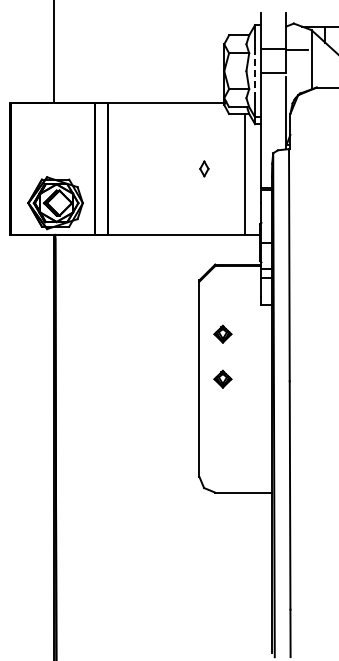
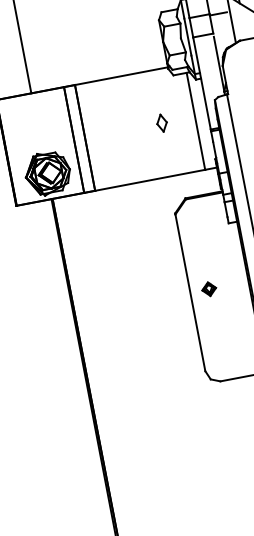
line: (255, 71) -> (188, 37), dashed -> solid
part: (204, 168) -> (162, 122), size x1.43
part: (222, 333) -> (201, 252), removed

